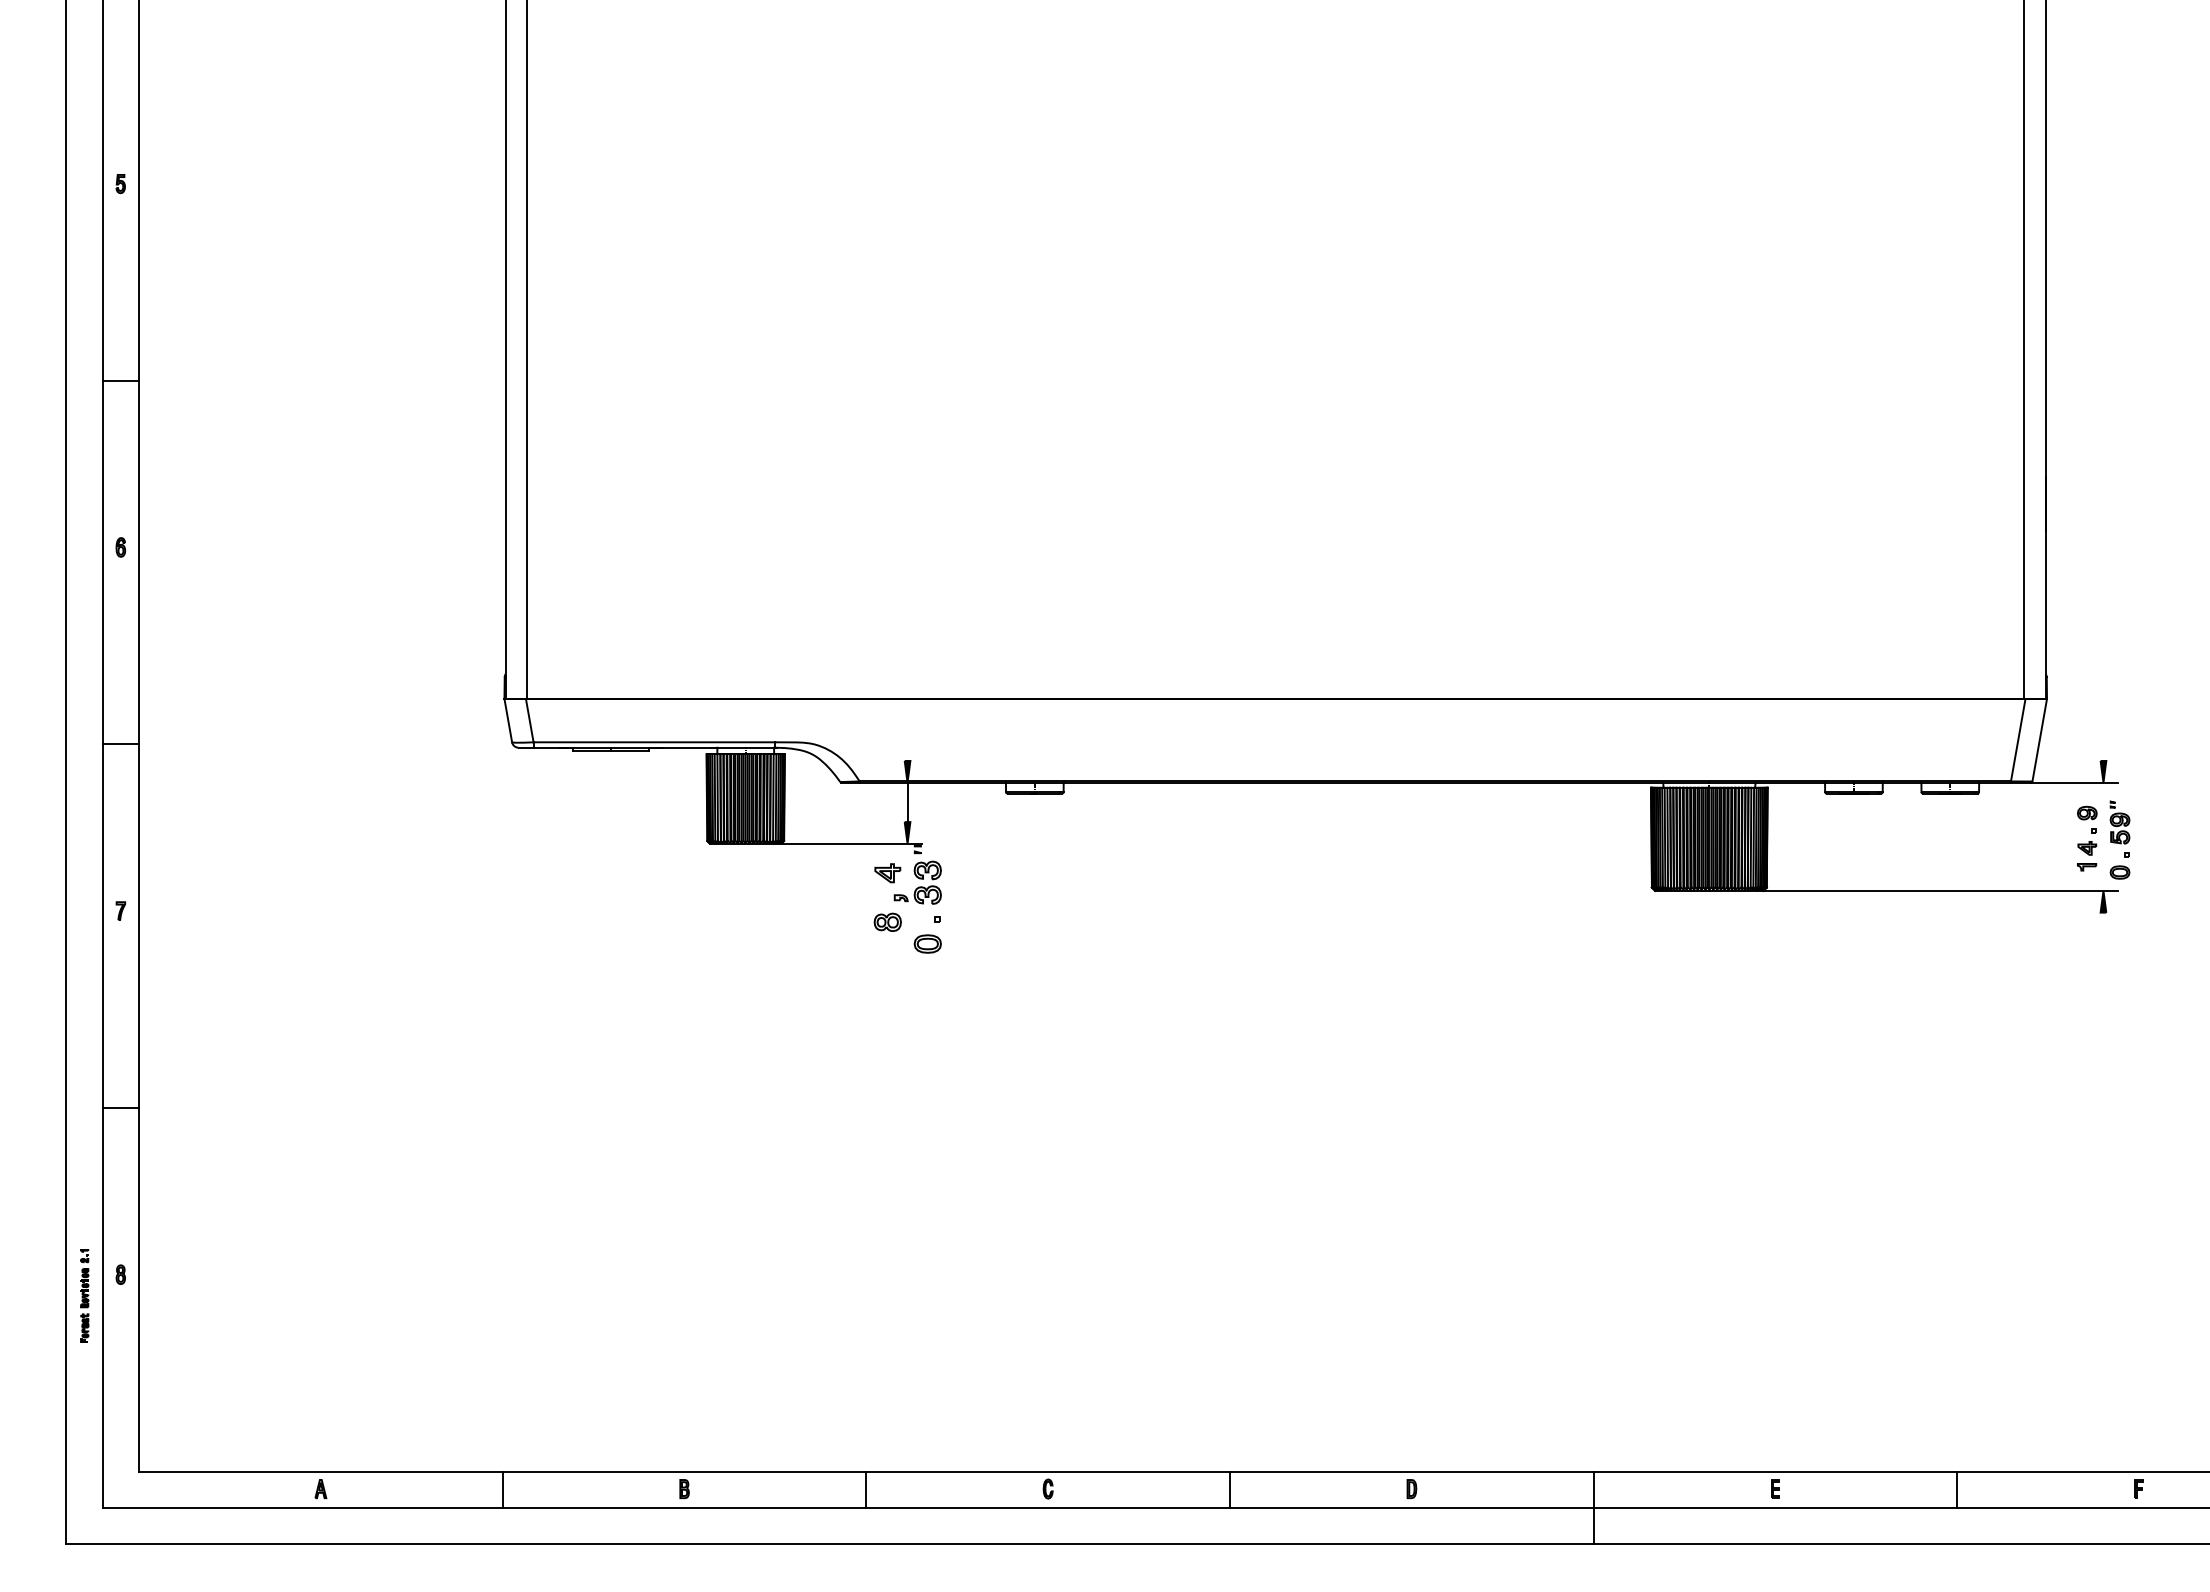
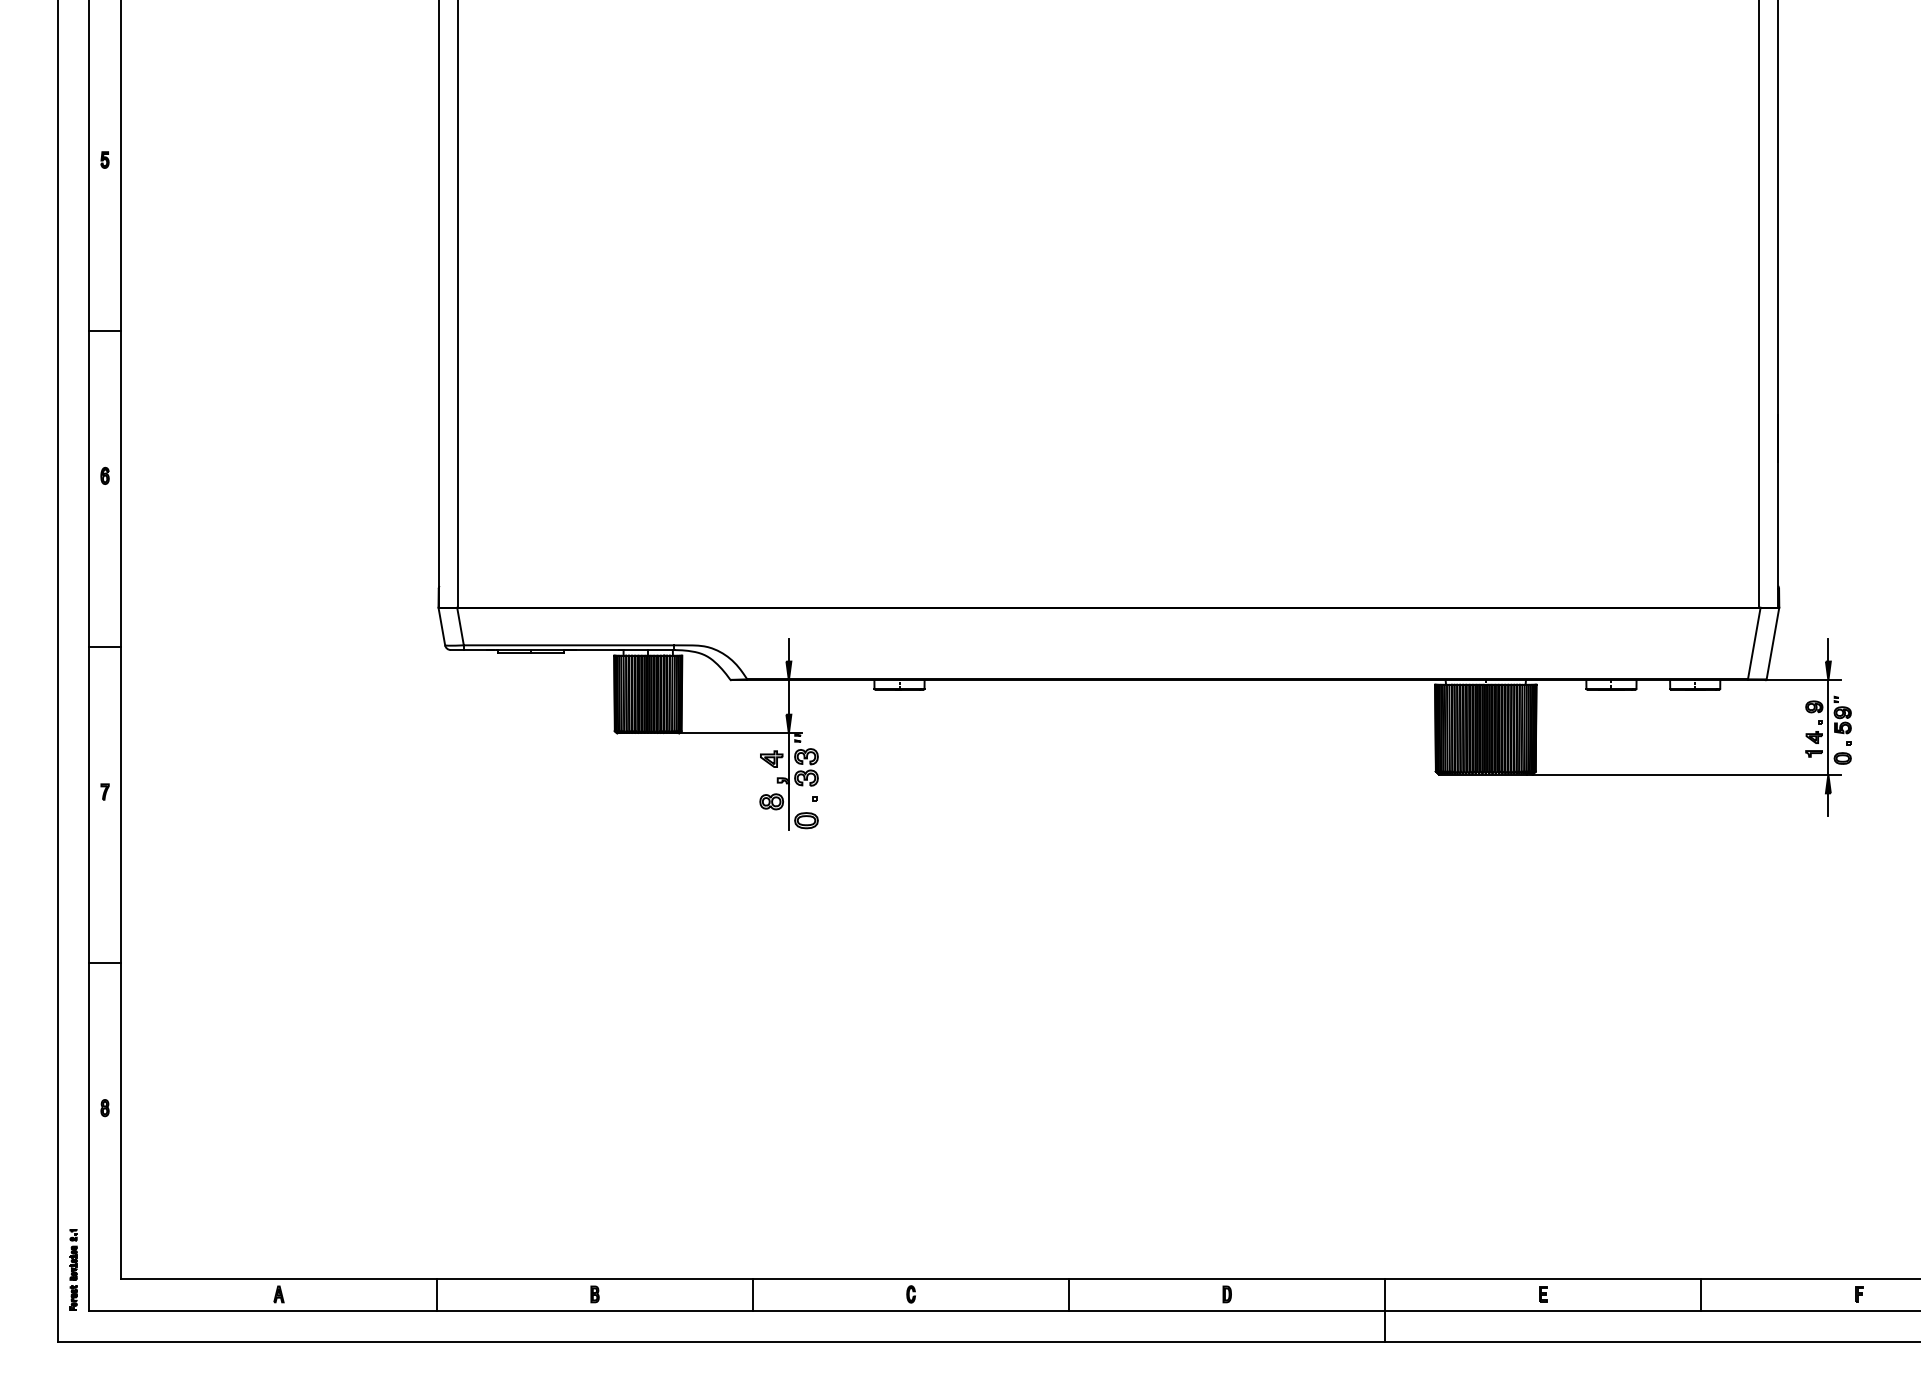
line: (907, 748) -> (788, 650), added
line: (2103, 748) -> (1828, 650), added
line: (2103, 836) -> (1828, 727), added
line: (907, 899) -> (788, 781), added
line: (2103, 925) -> (1828, 804), added
part: (84, 1295) -> (73, 1269), moved

